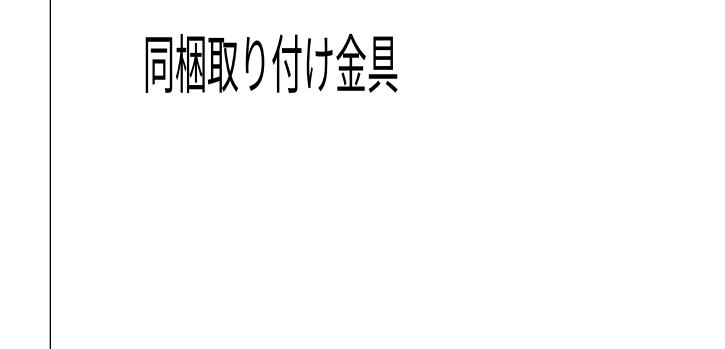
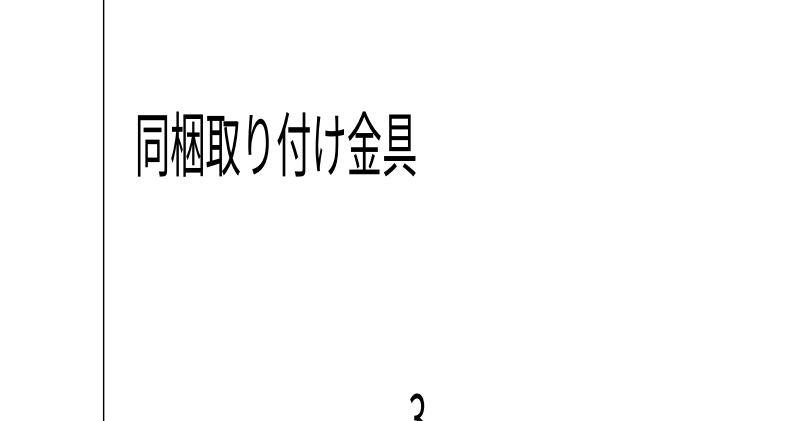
text: (271, 62) -> (276, 143), moved

